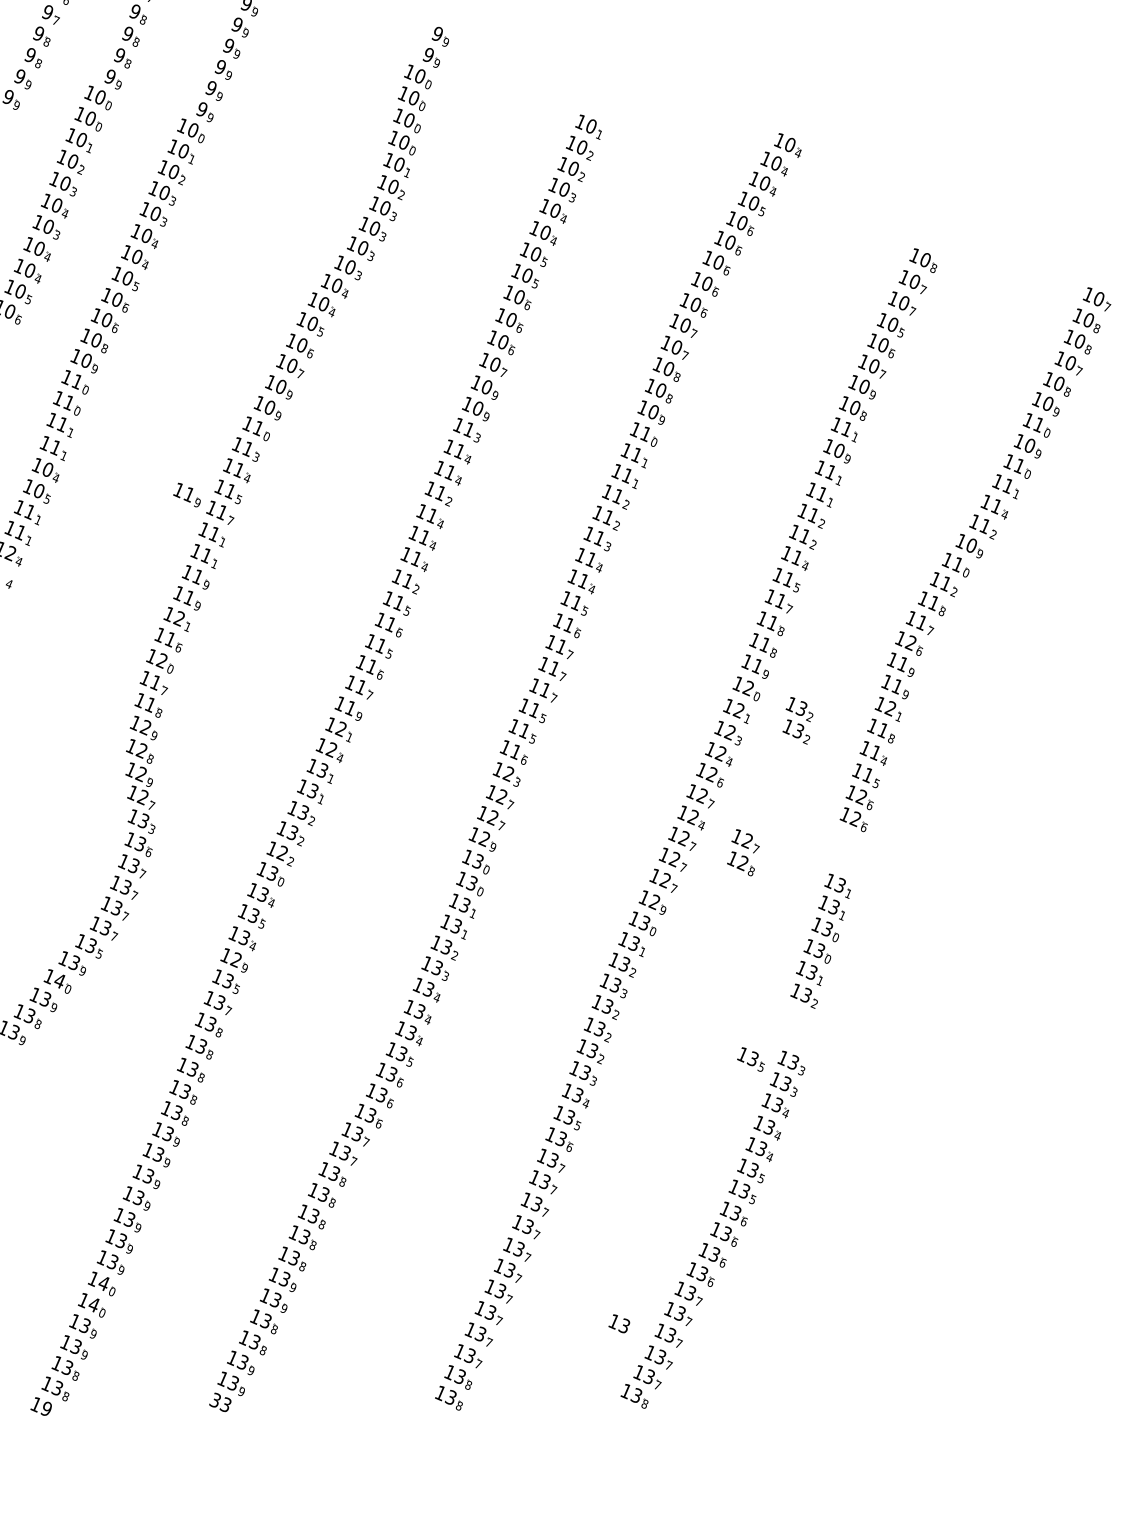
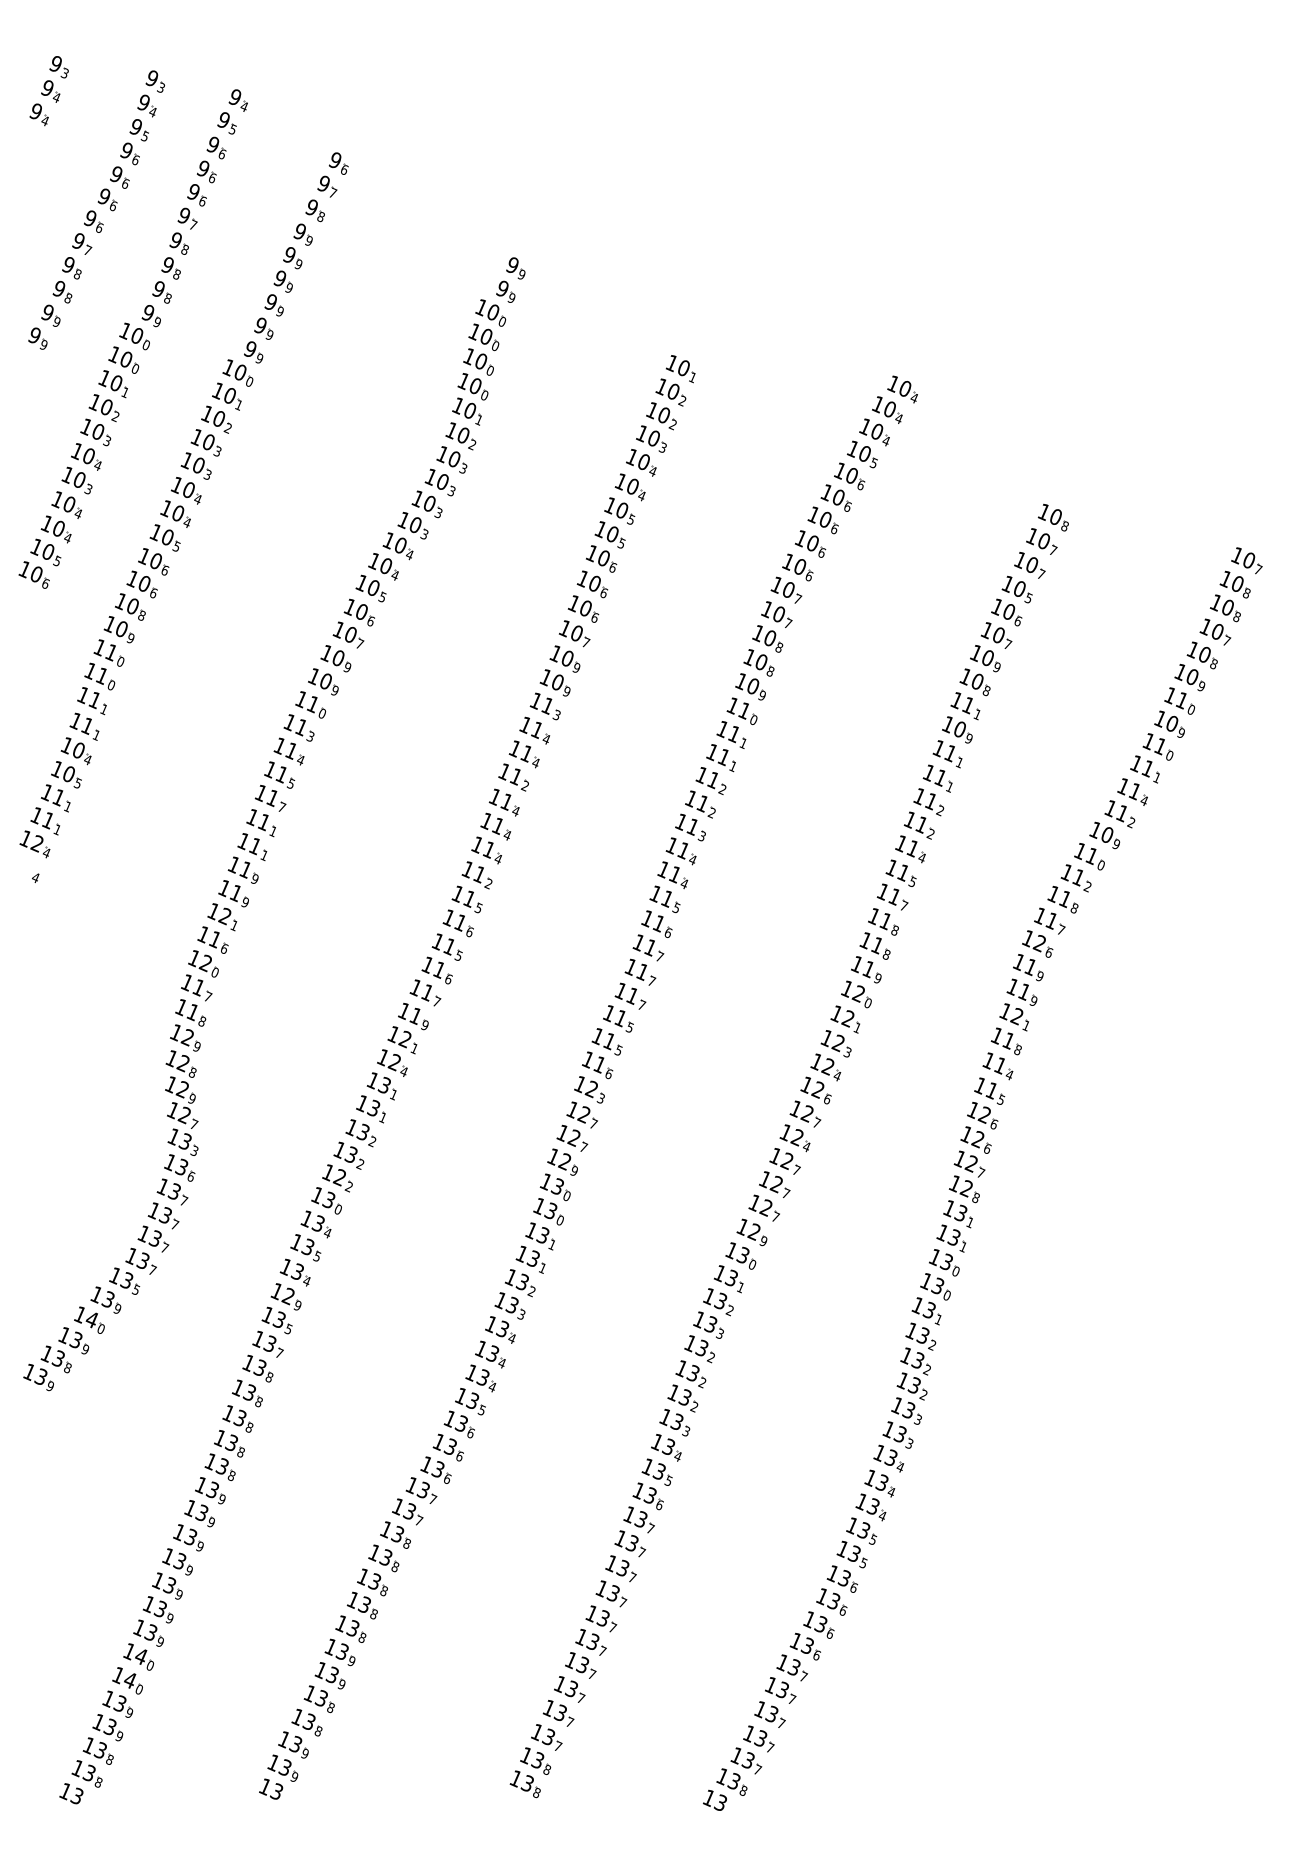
part: (186, 494) -> (233, 778), removed
part: (797, 720) -> (913, 1373), moved
part: (742, 852) -> (966, 1176), moved
part: (750, 1058) -> (861, 1406), removed
text: (618, 1322) -> (714, 1799), moved
text: (214, 1400) -> (264, 1786), 33 -> 13
text: (45, 1408) -> (76, 1795), 19 -> 13

